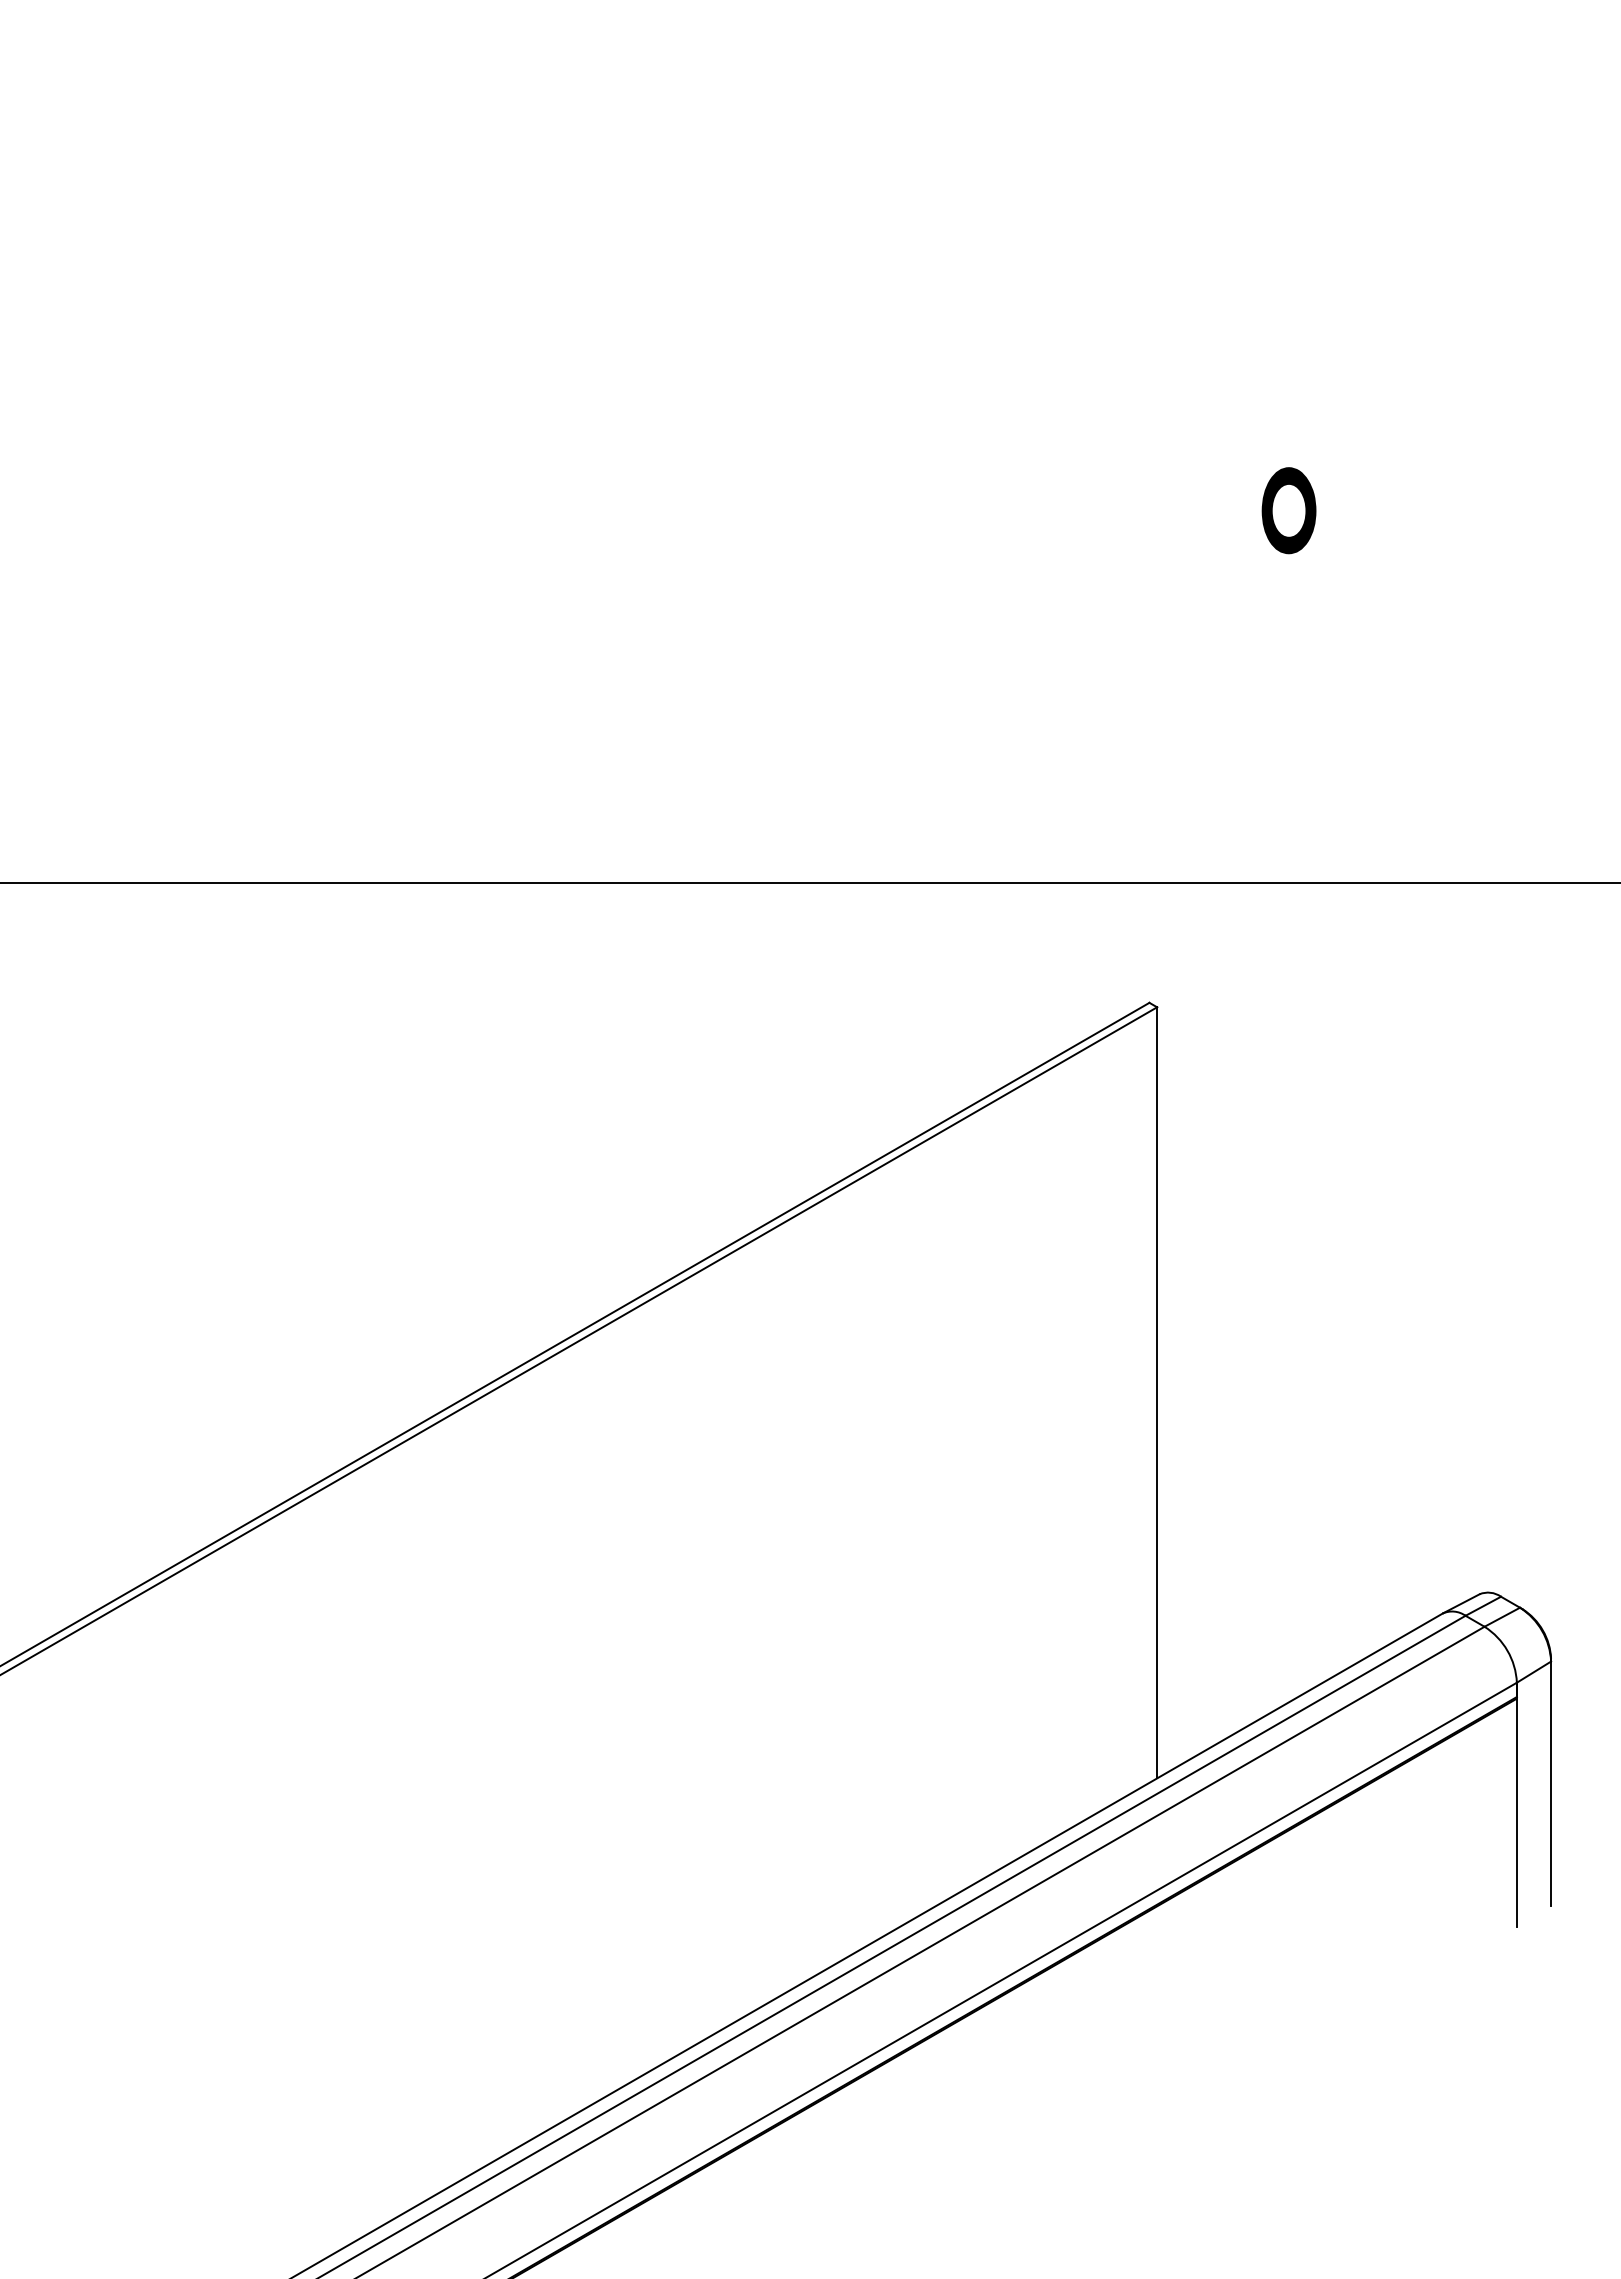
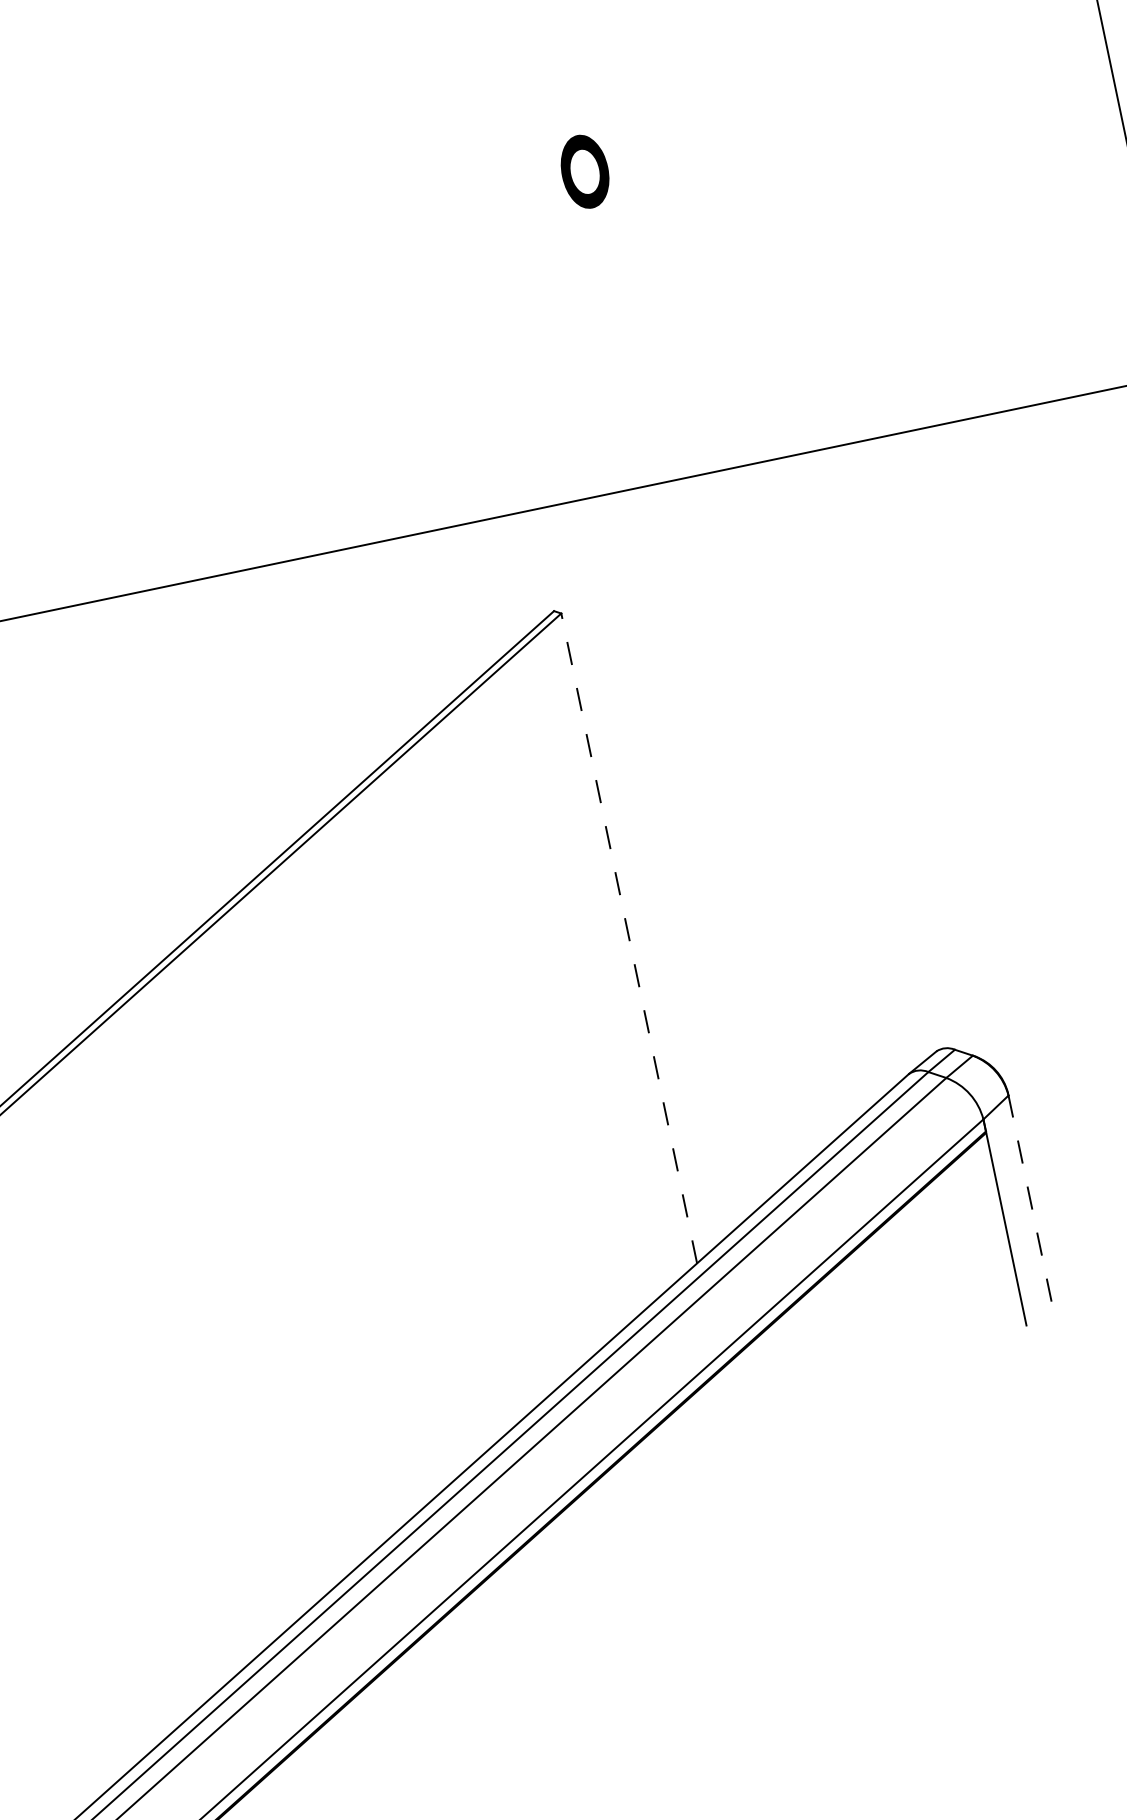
line: (1157, 1392) -> (629, 938), solid -> dashed
line: (1551, 1783) -> (1030, 1198), solid -> dashed

